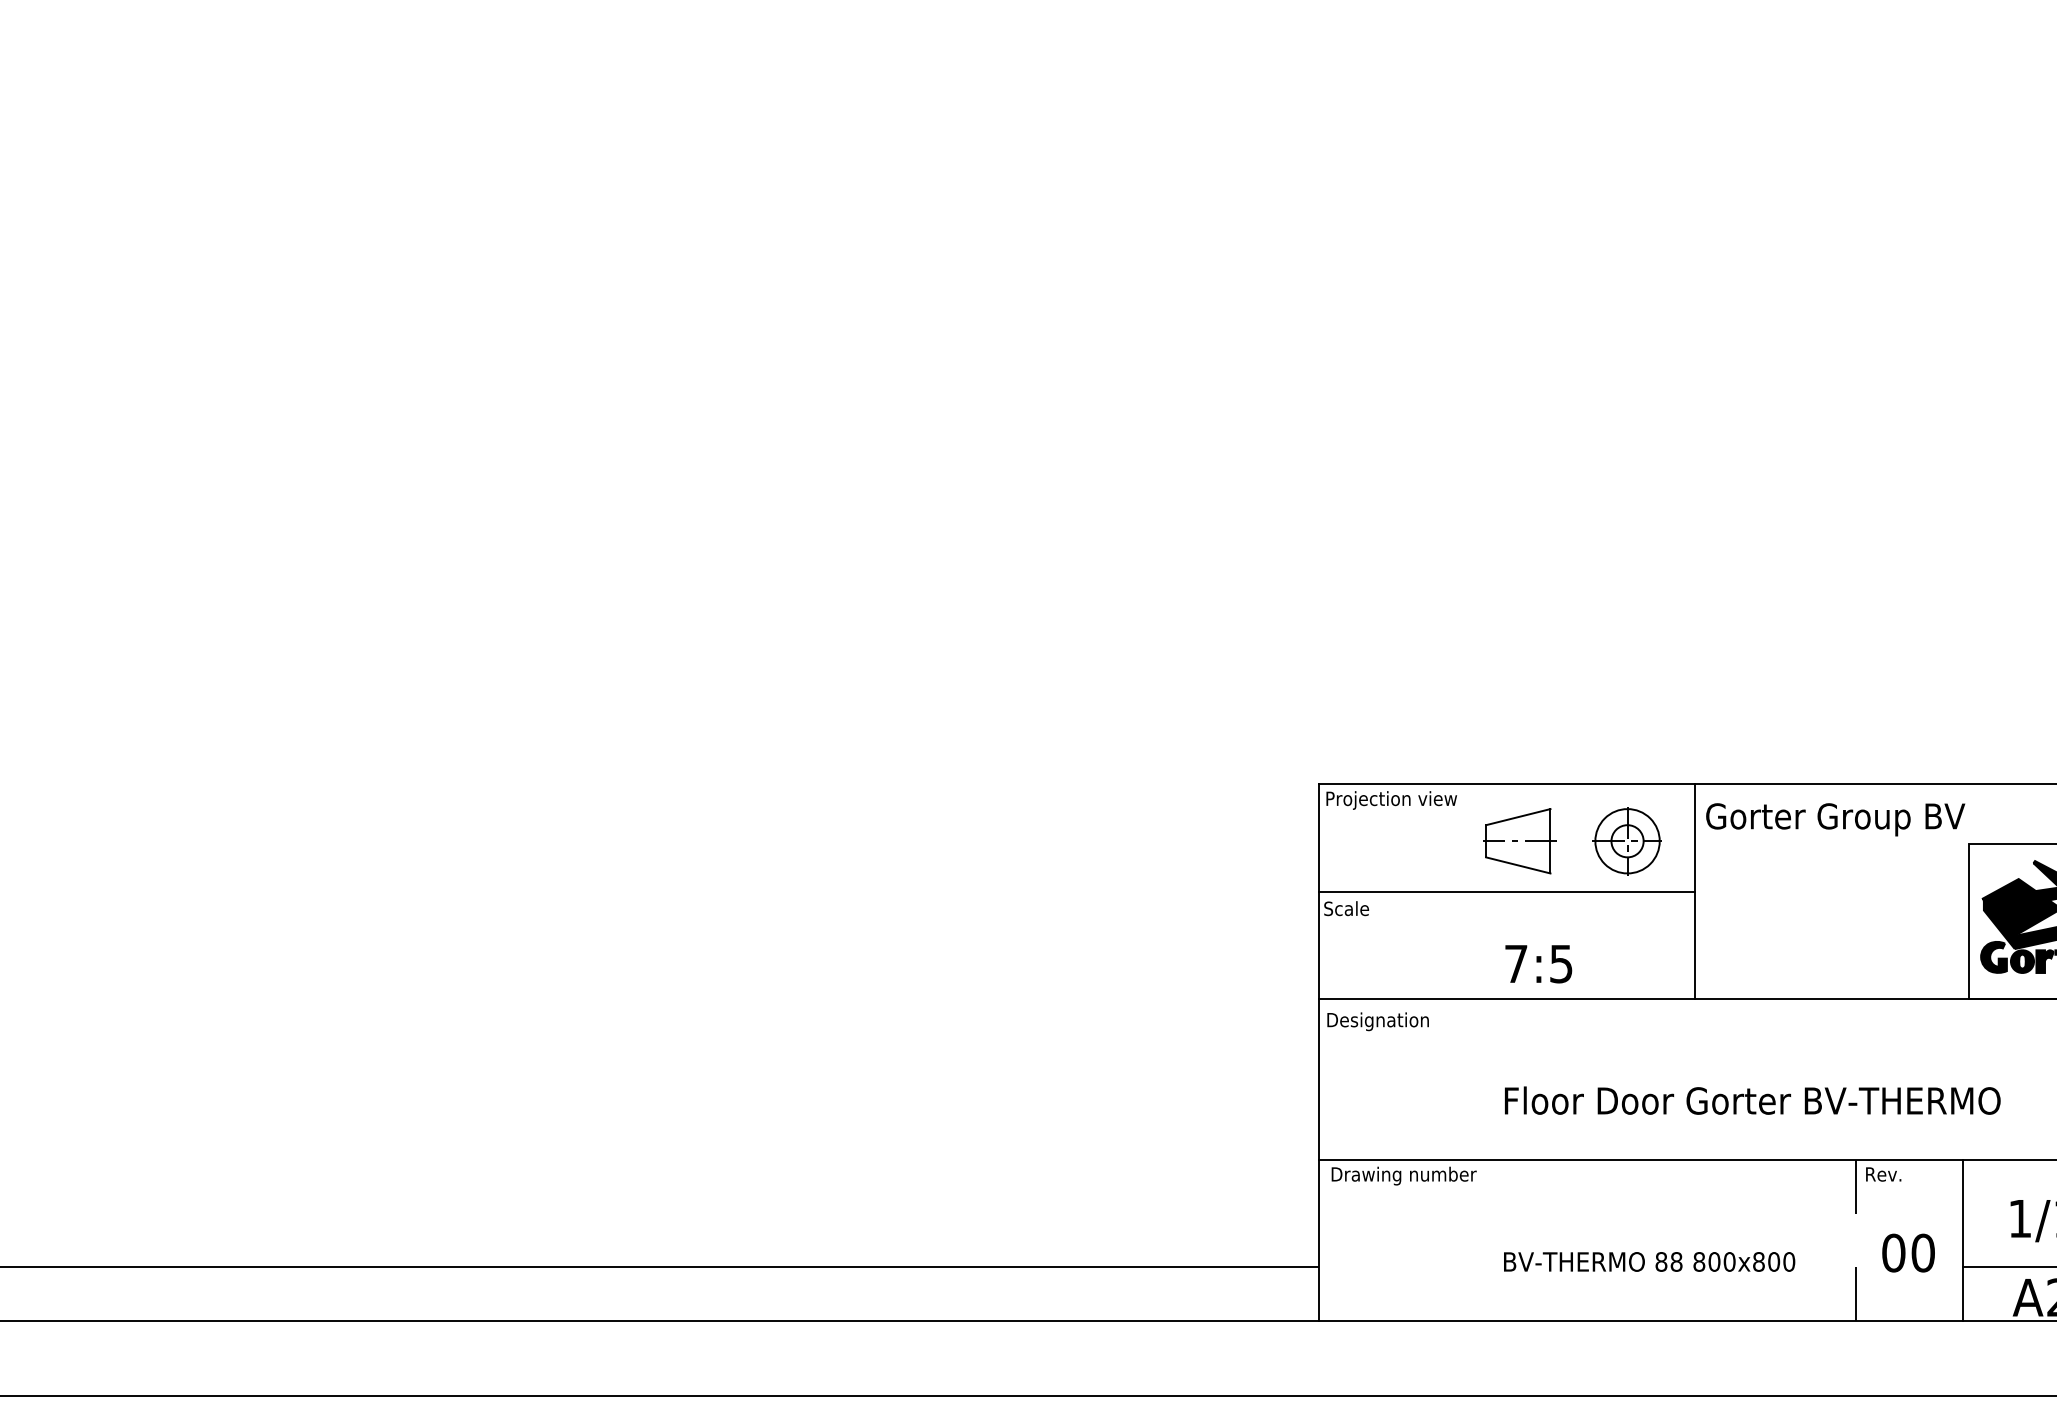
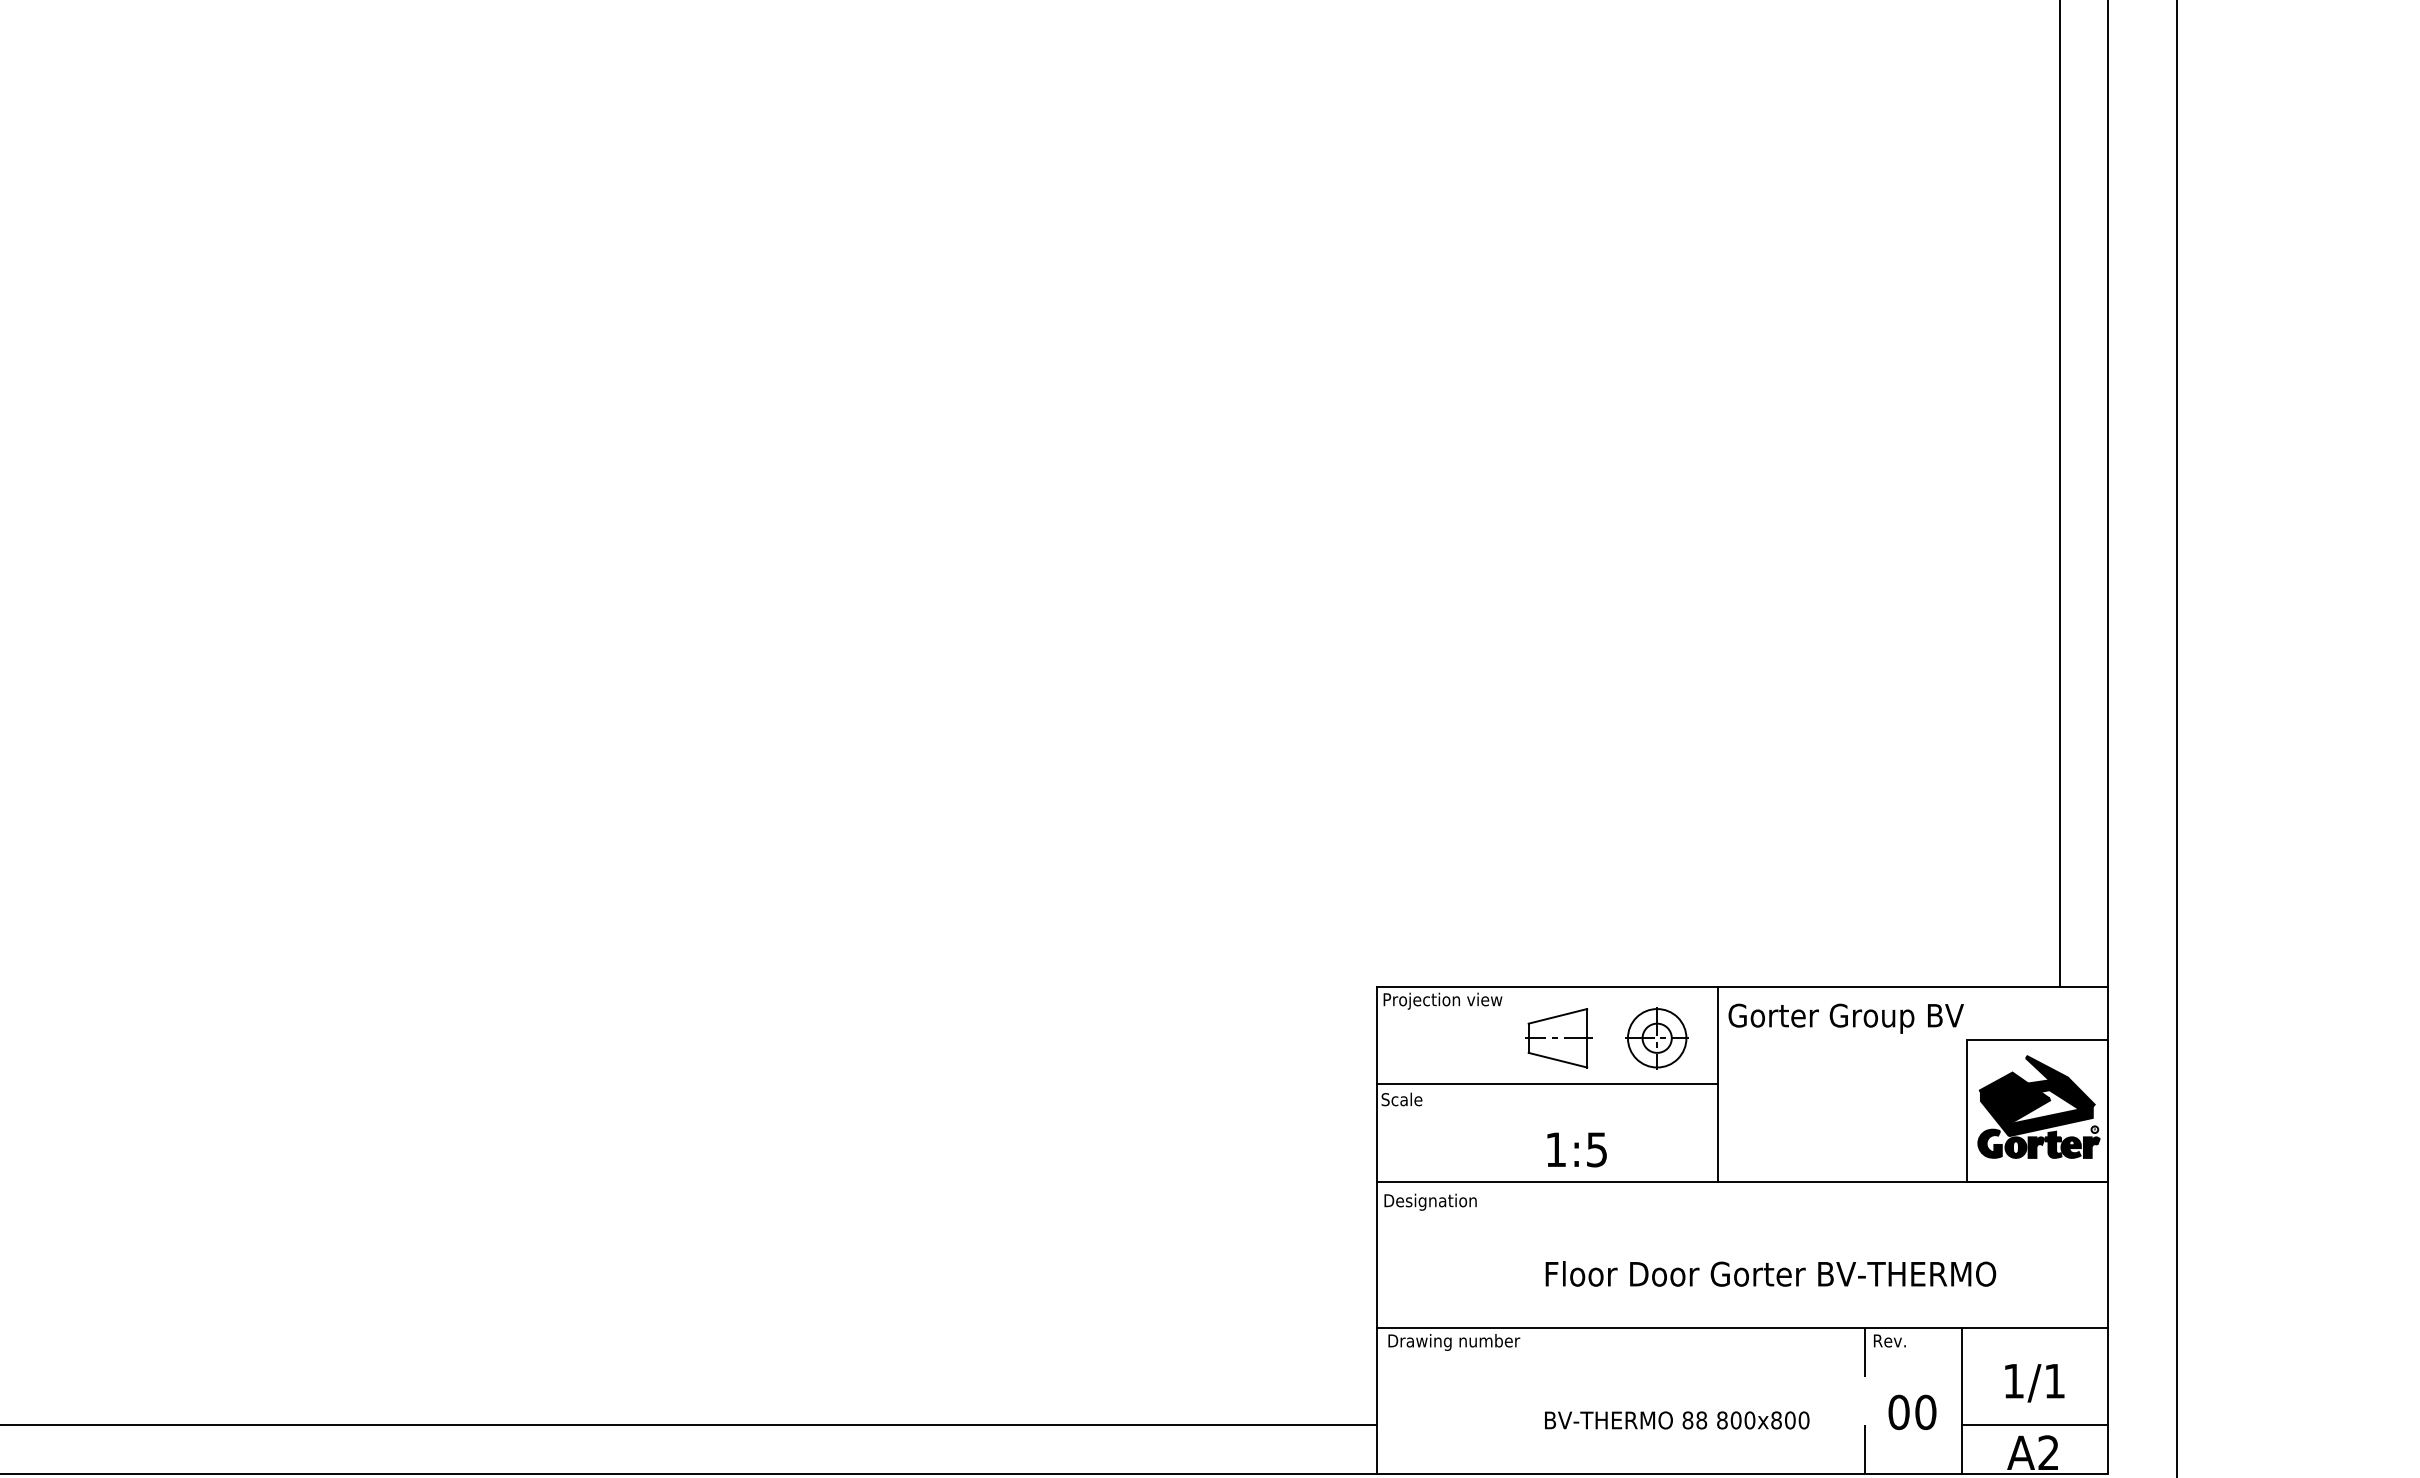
text: (1515, 963) -> (1555, 1149), 7:5 -> 1:5

